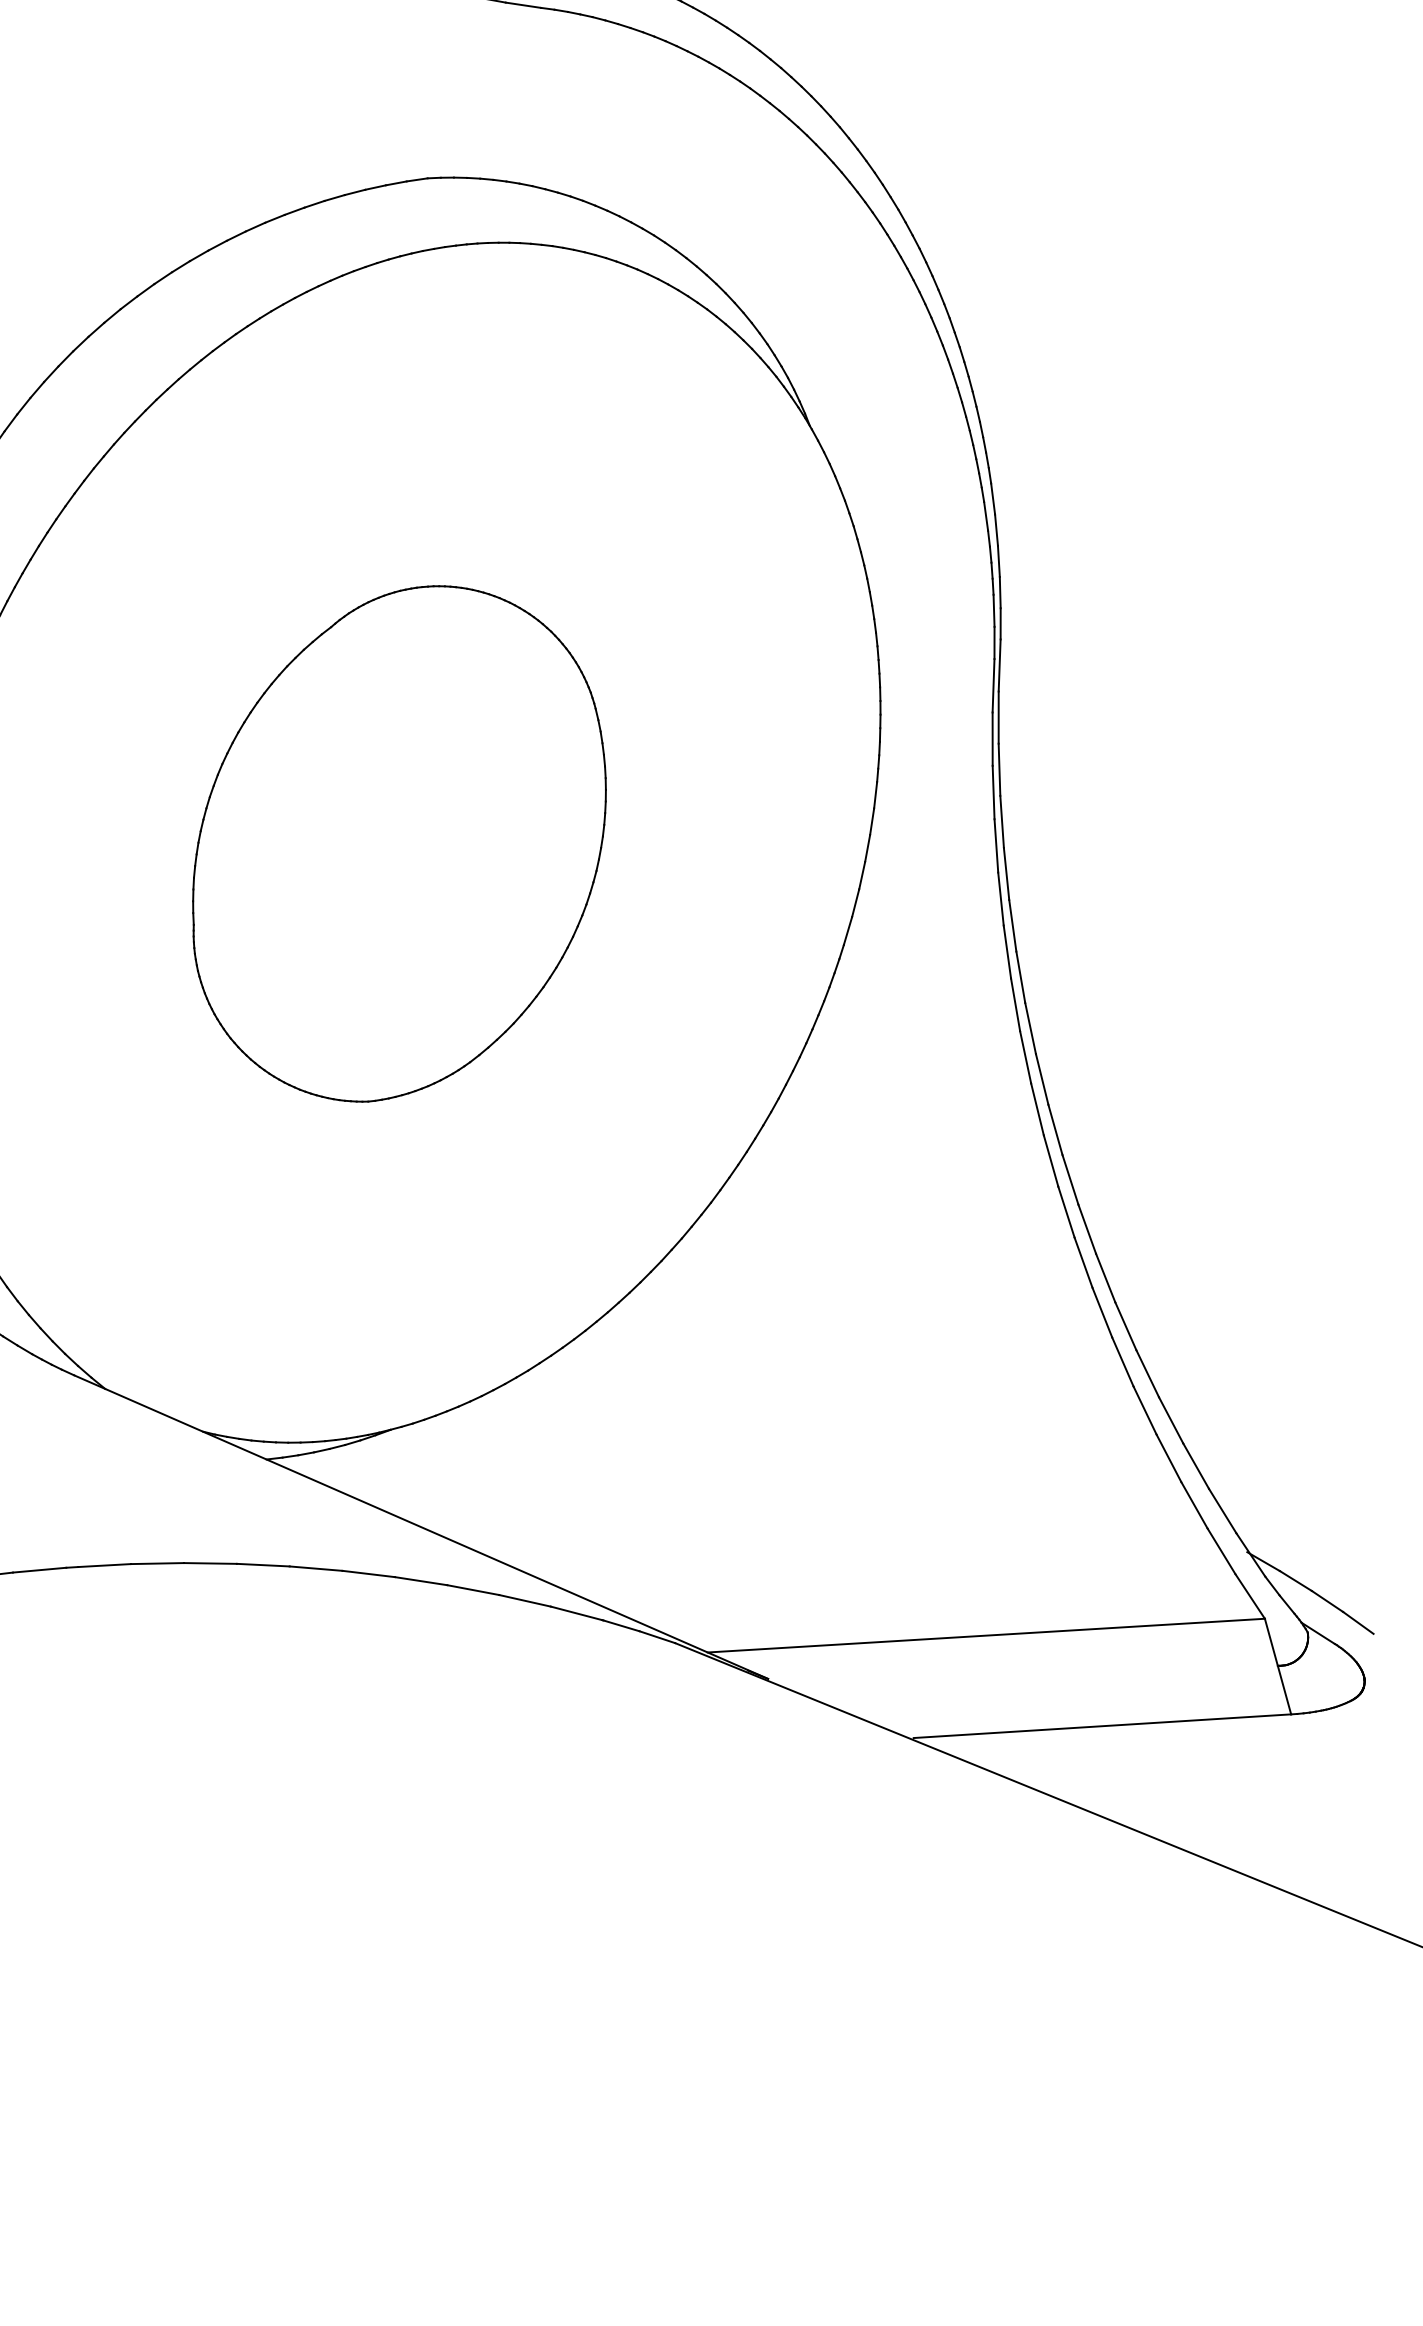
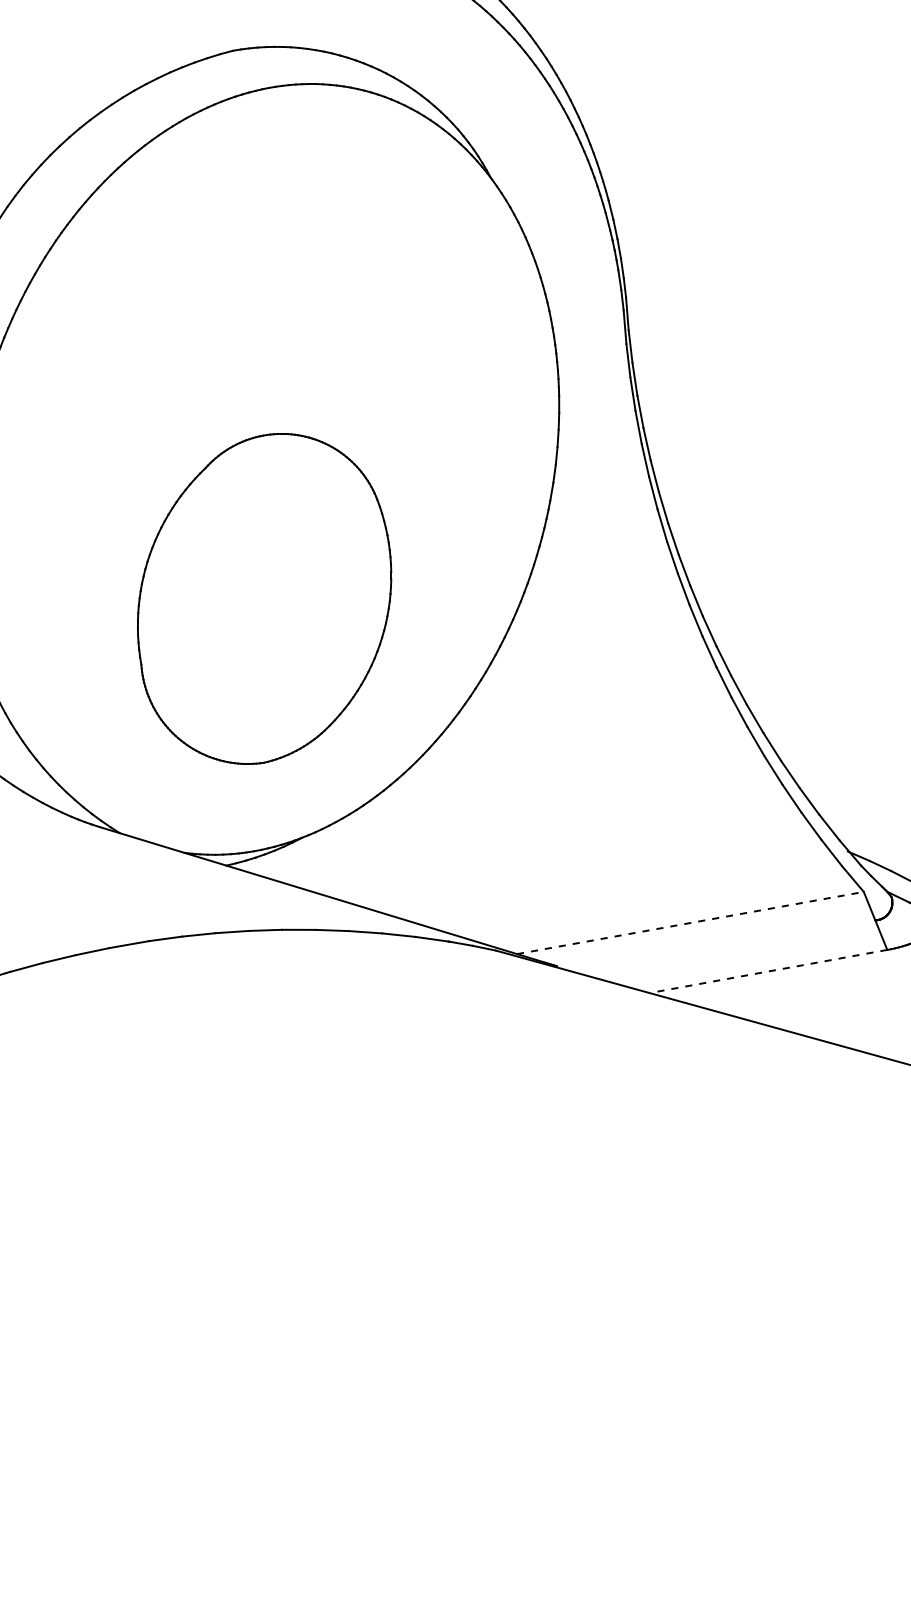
part: (399, 843) -> (264, 598), moved
line: (986, 1634) -> (690, 922), solid -> dashed
line: (1101, 1726) -> (769, 971), solid -> dashed

